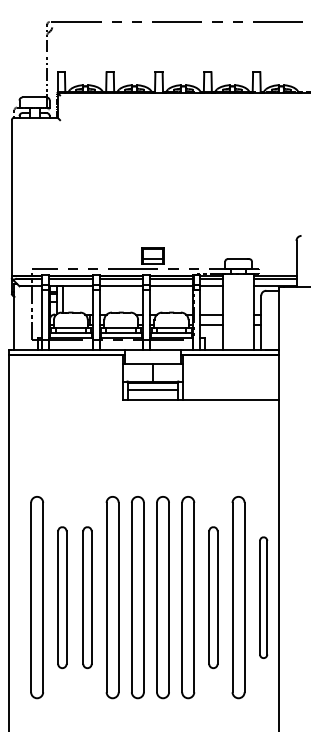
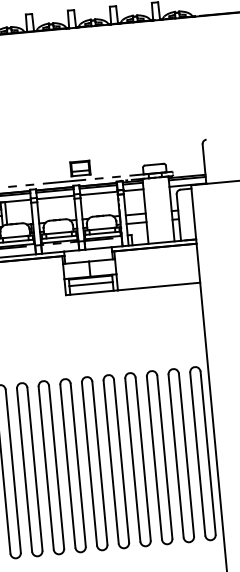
part: (62, 597) -> (29, 469), size x1.43
part: (87, 597) -> (51, 467), size x1.43
part: (213, 597) -> (159, 457), size x1.43
part: (263, 597) -> (202, 453), size x1.67

